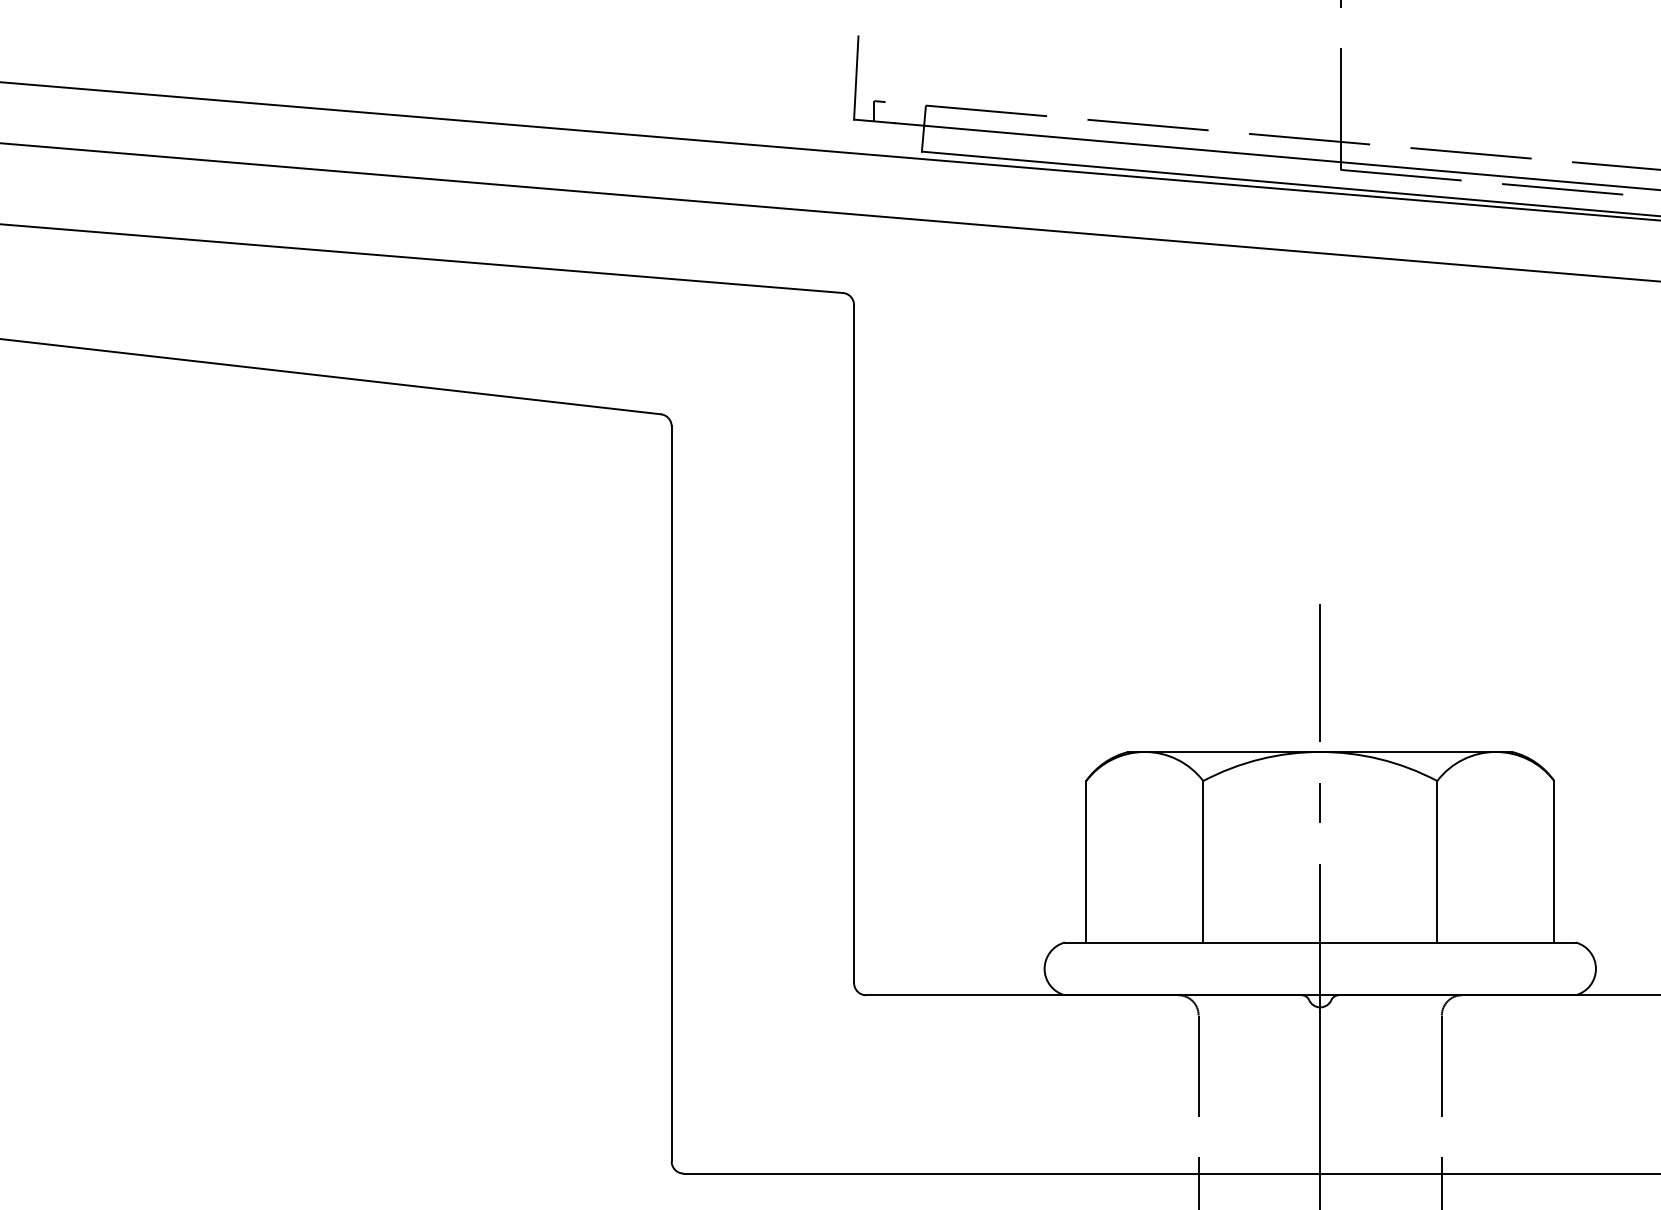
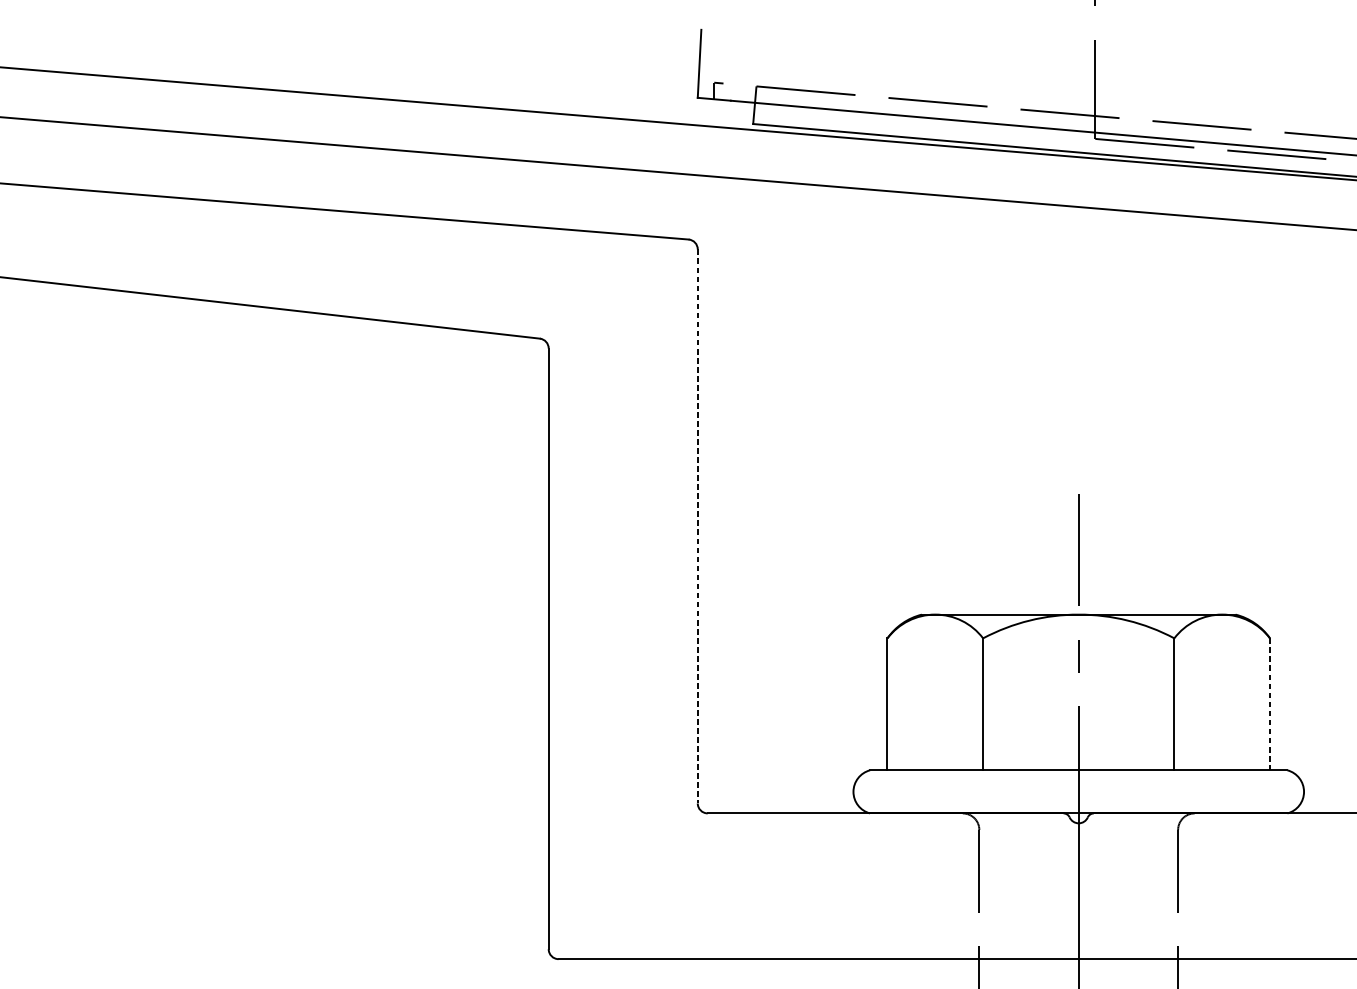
line: (854, 644) -> (698, 526), solid -> dashed
line: (1554, 861) -> (1270, 704), solid -> dashed

